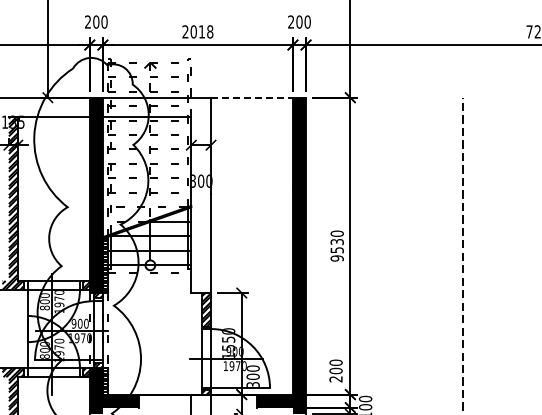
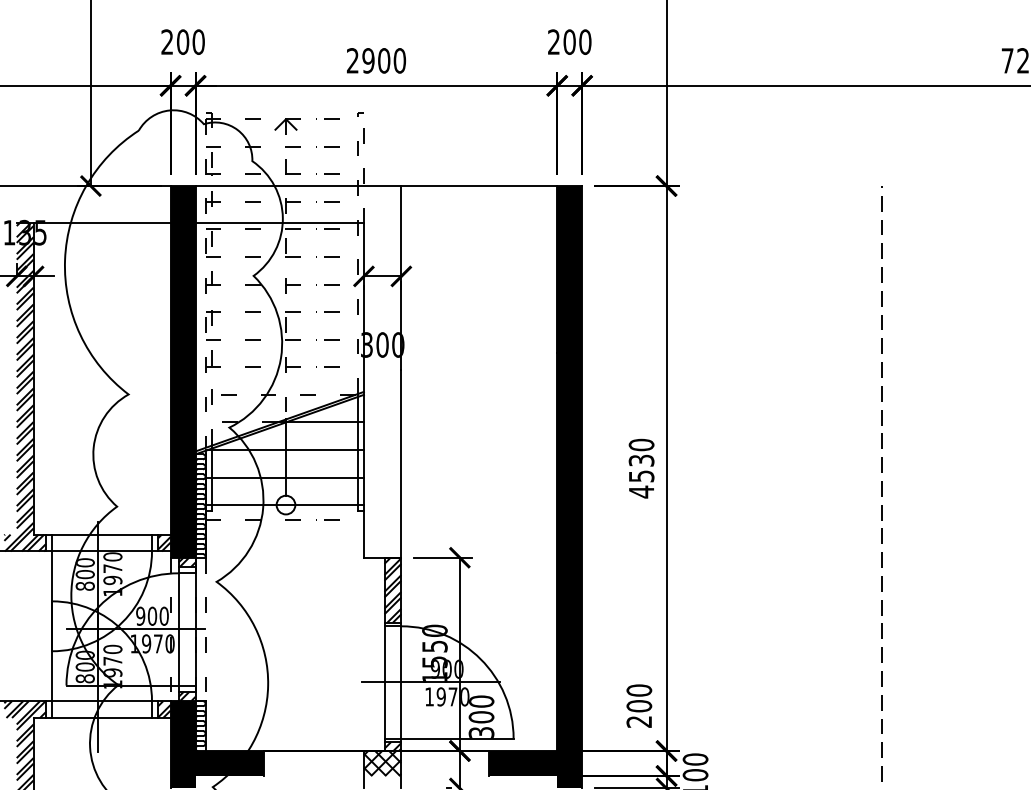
text: (201, 31) -> (383, 60), 2018 -> 2900
line: (251, 97) -> (478, 185), dashed -> solid
text: (336, 258) -> (640, 492), 9530 -> 4530
hatch: (201, 400) -> (383, 762), added

